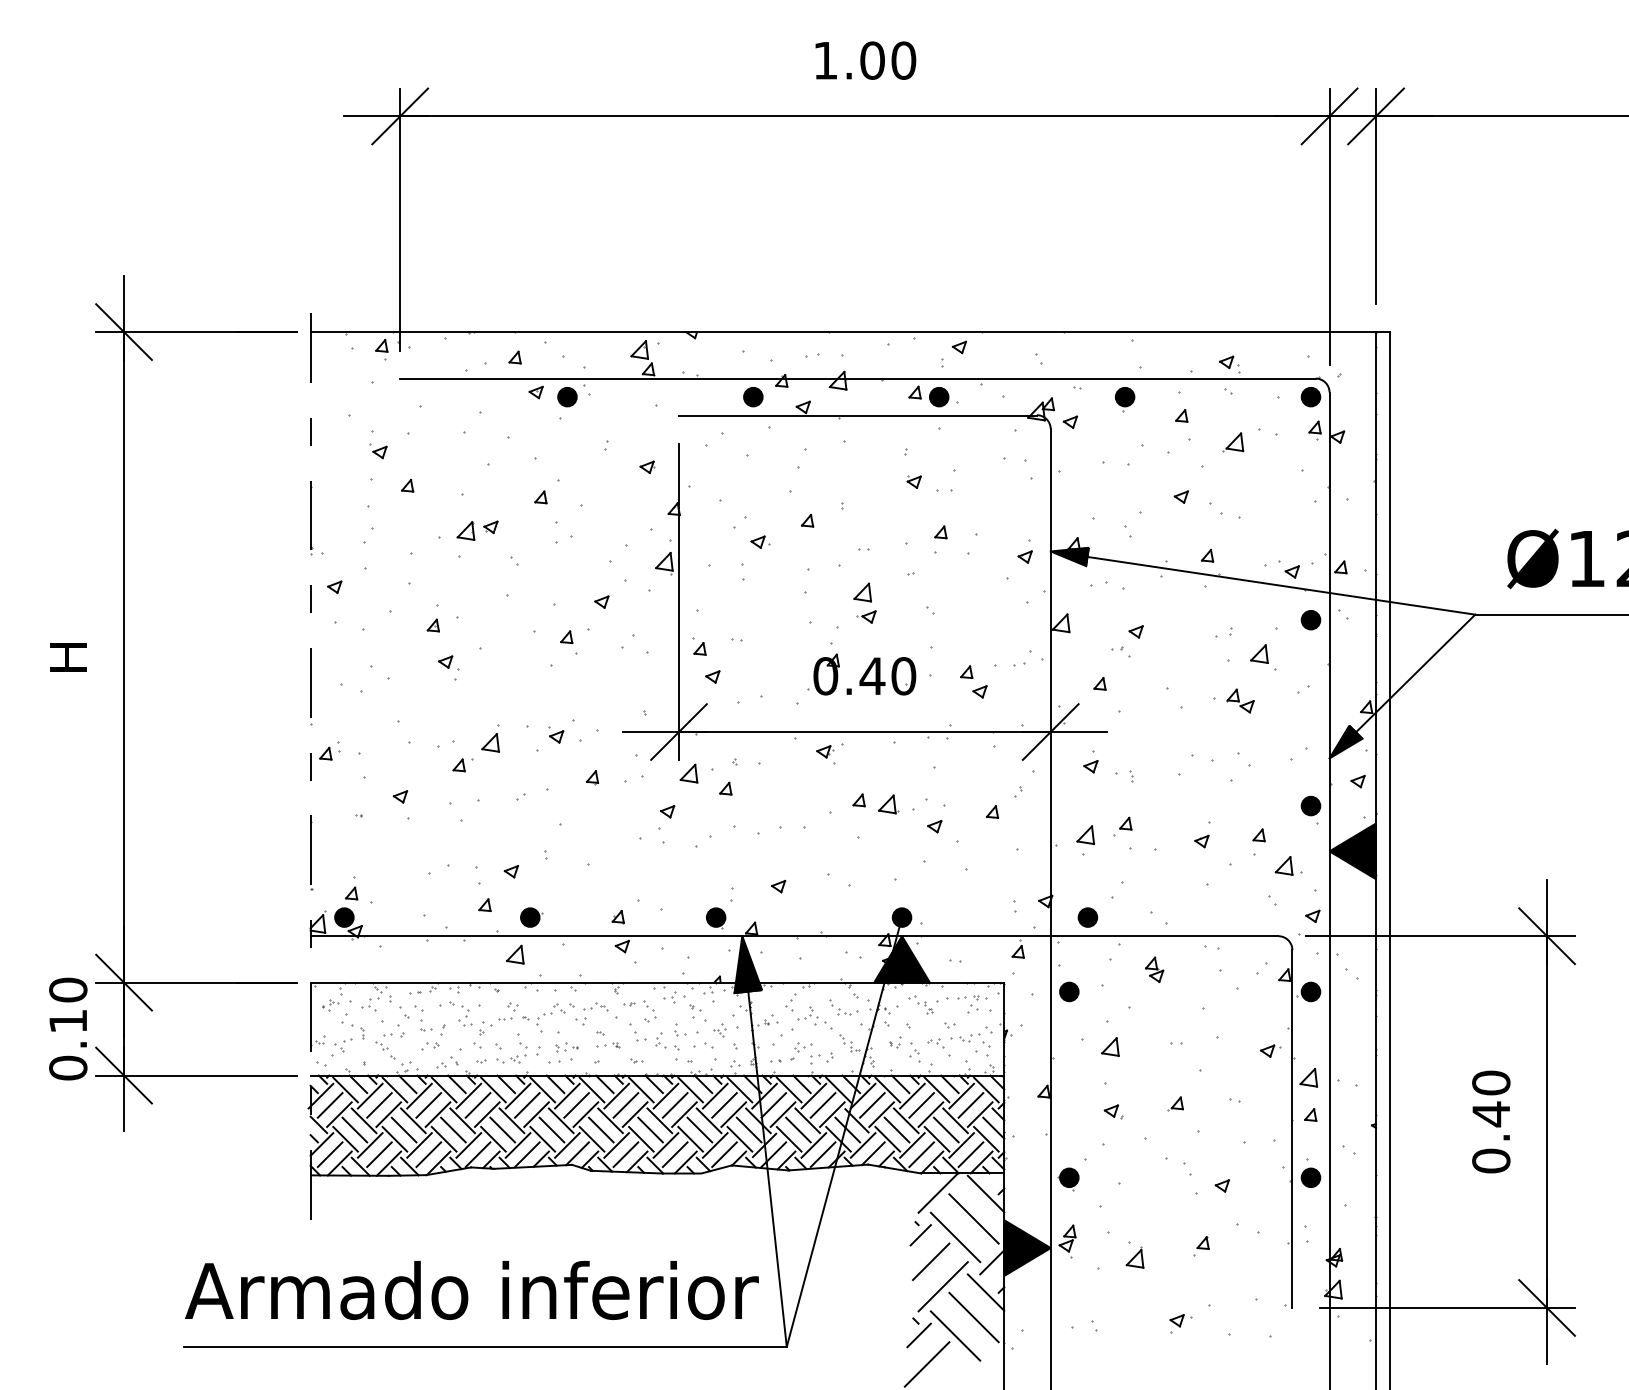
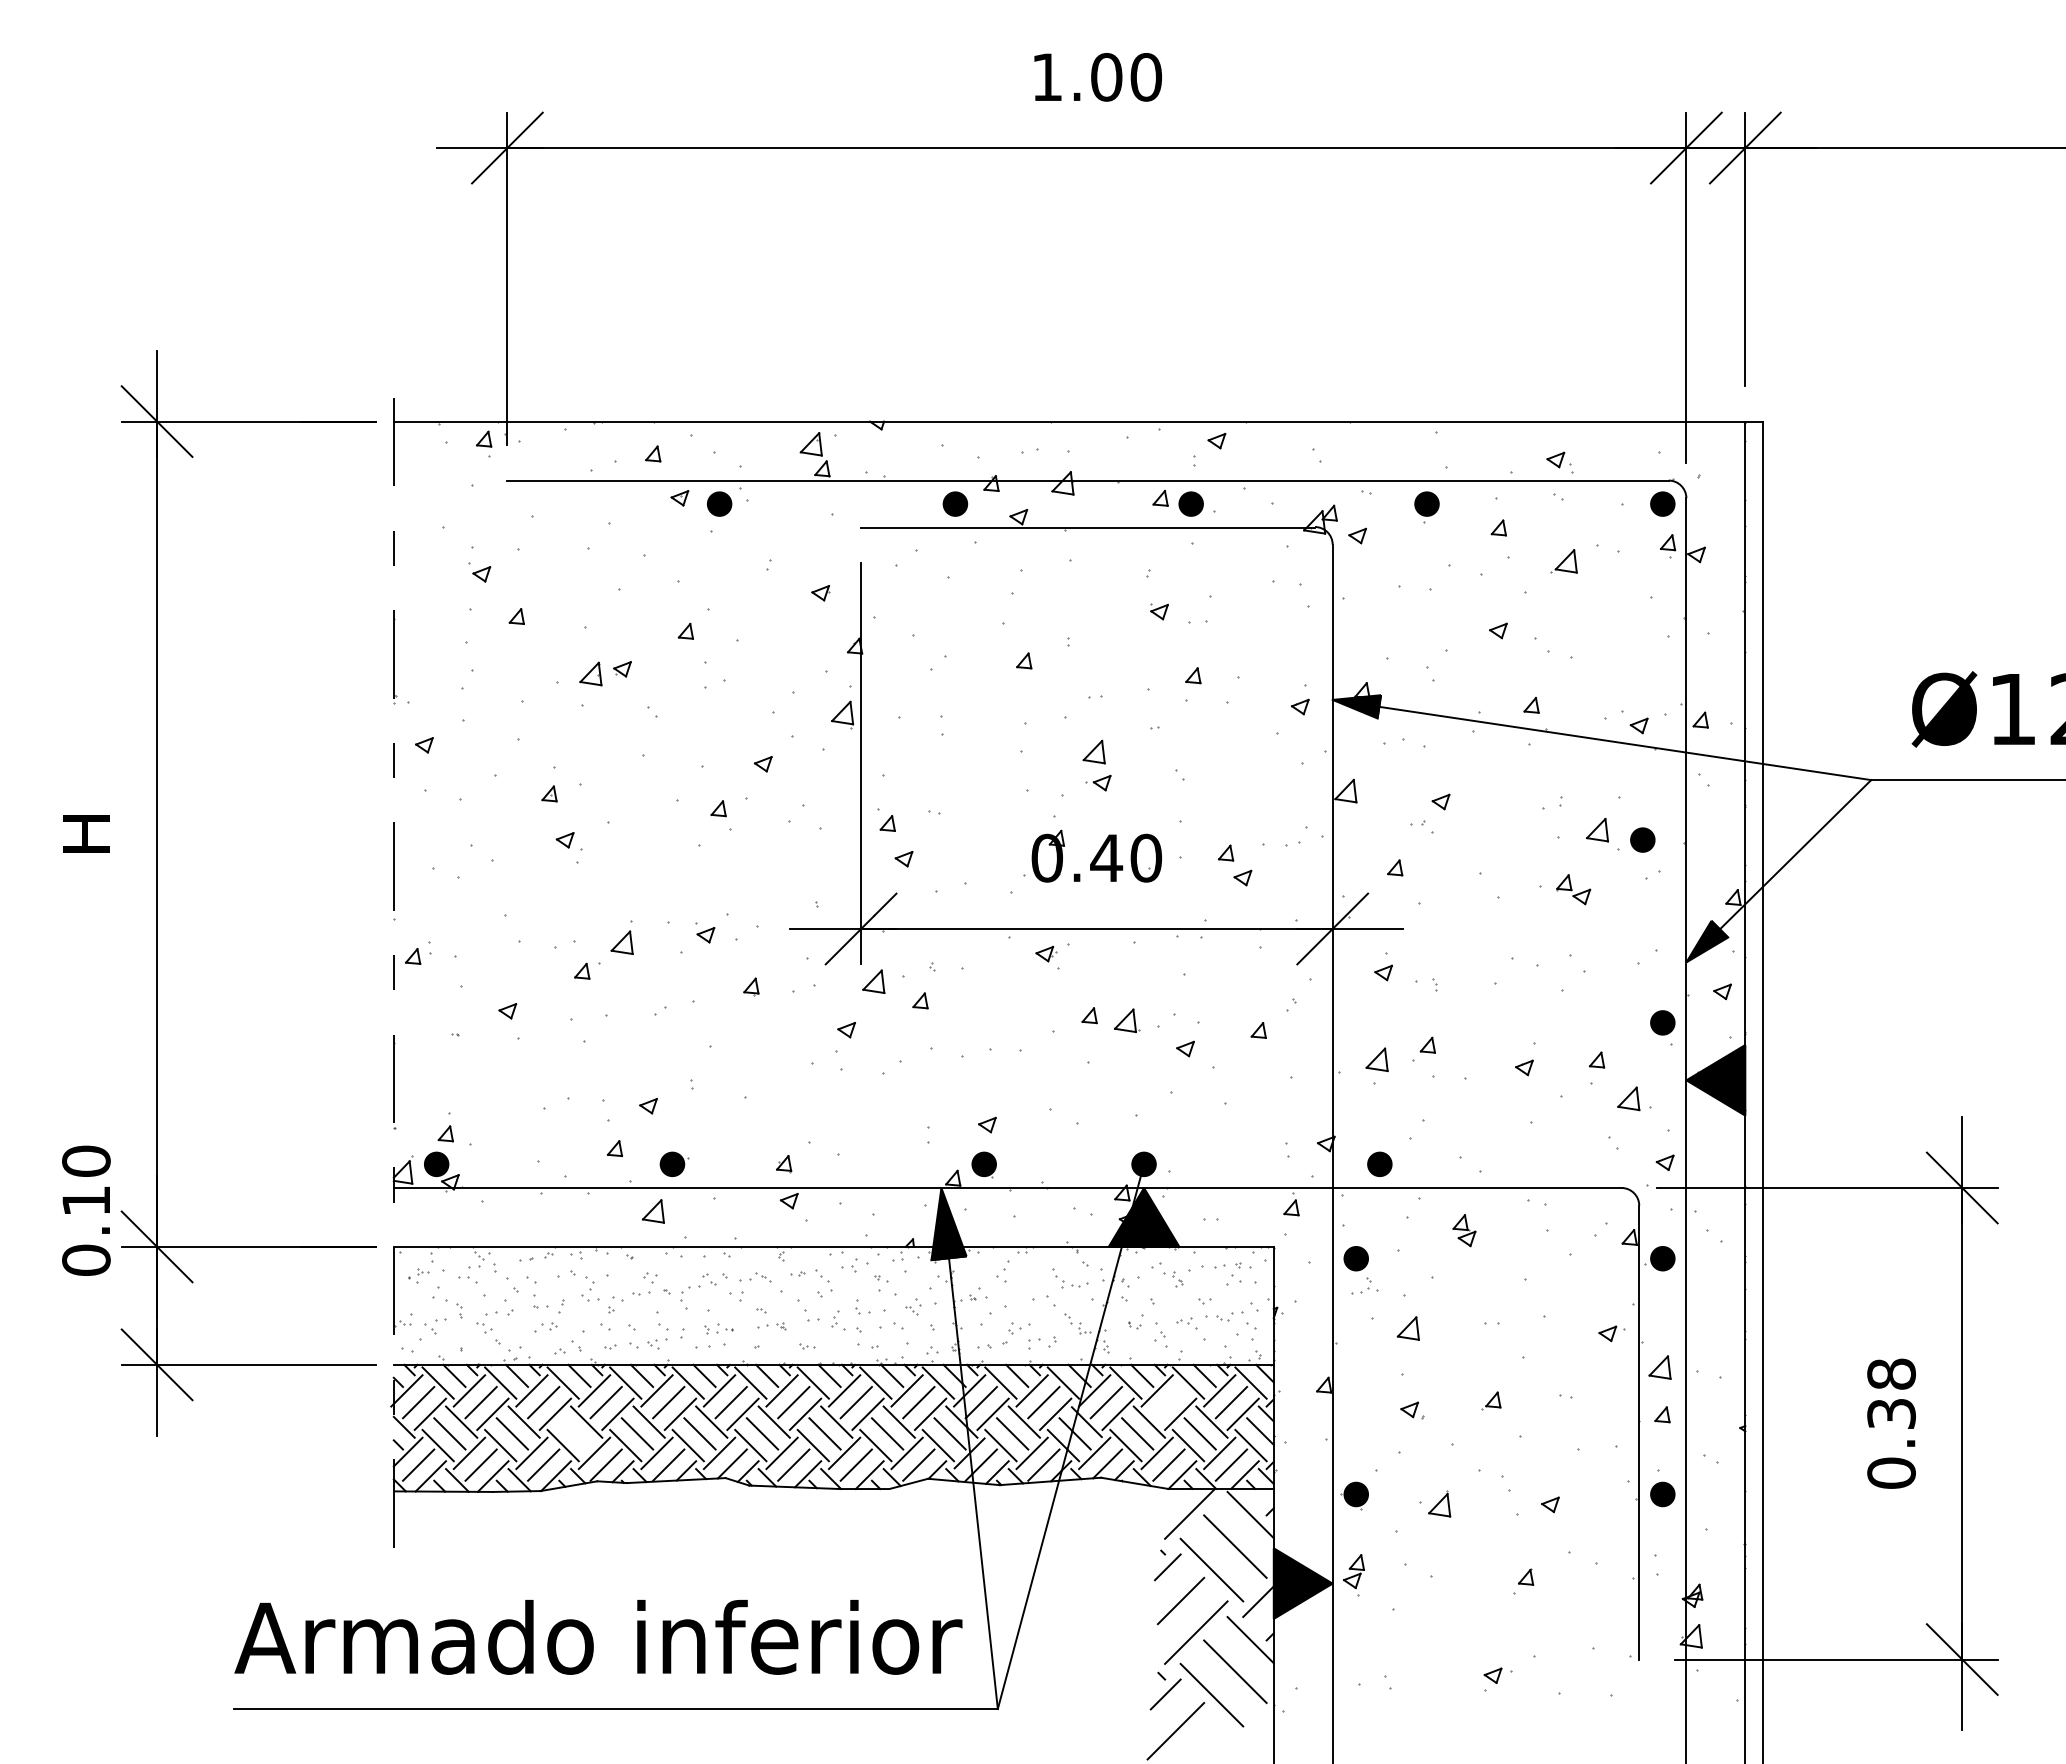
part: (760, 542) -> (964, 688), removed
part: (1310, 619) -> (1642, 839), moved
part: (715, 917) -> (983, 1164), moved
part: (807, 1013) -> (1364, 1285), moved
text: (68, 1028) -> (86, 1210), moved
text: (1491, 1099) -> (1891, 1394), 0.40 -> 0.38
line: (921, 1105) -> (1168, 1402), removed
line: (453, 1129) -> (574, 1433), removed
part: (1134, 1257) -> (1439, 1503), moved

